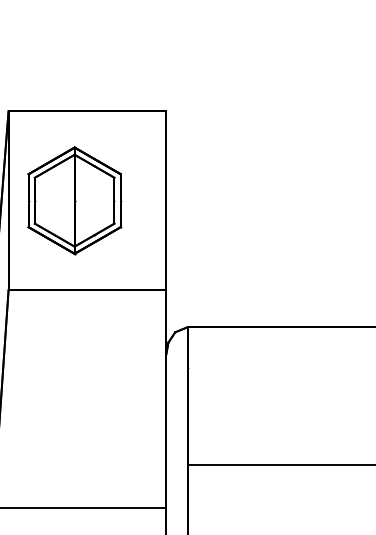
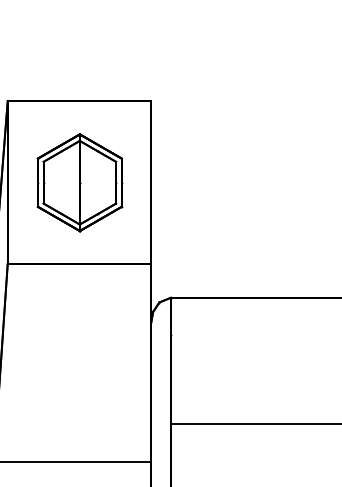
part: (74, 200) -> (79, 182), moved

